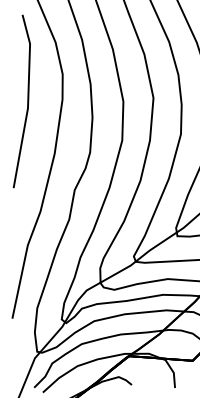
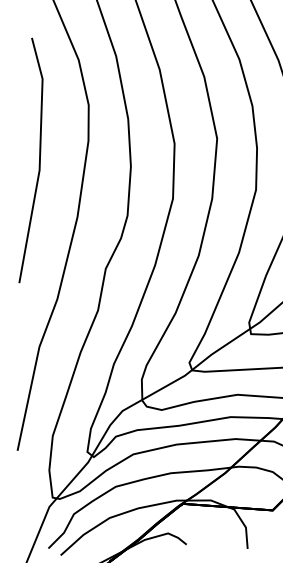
line: (27, 101) -> (38, 160), moved

